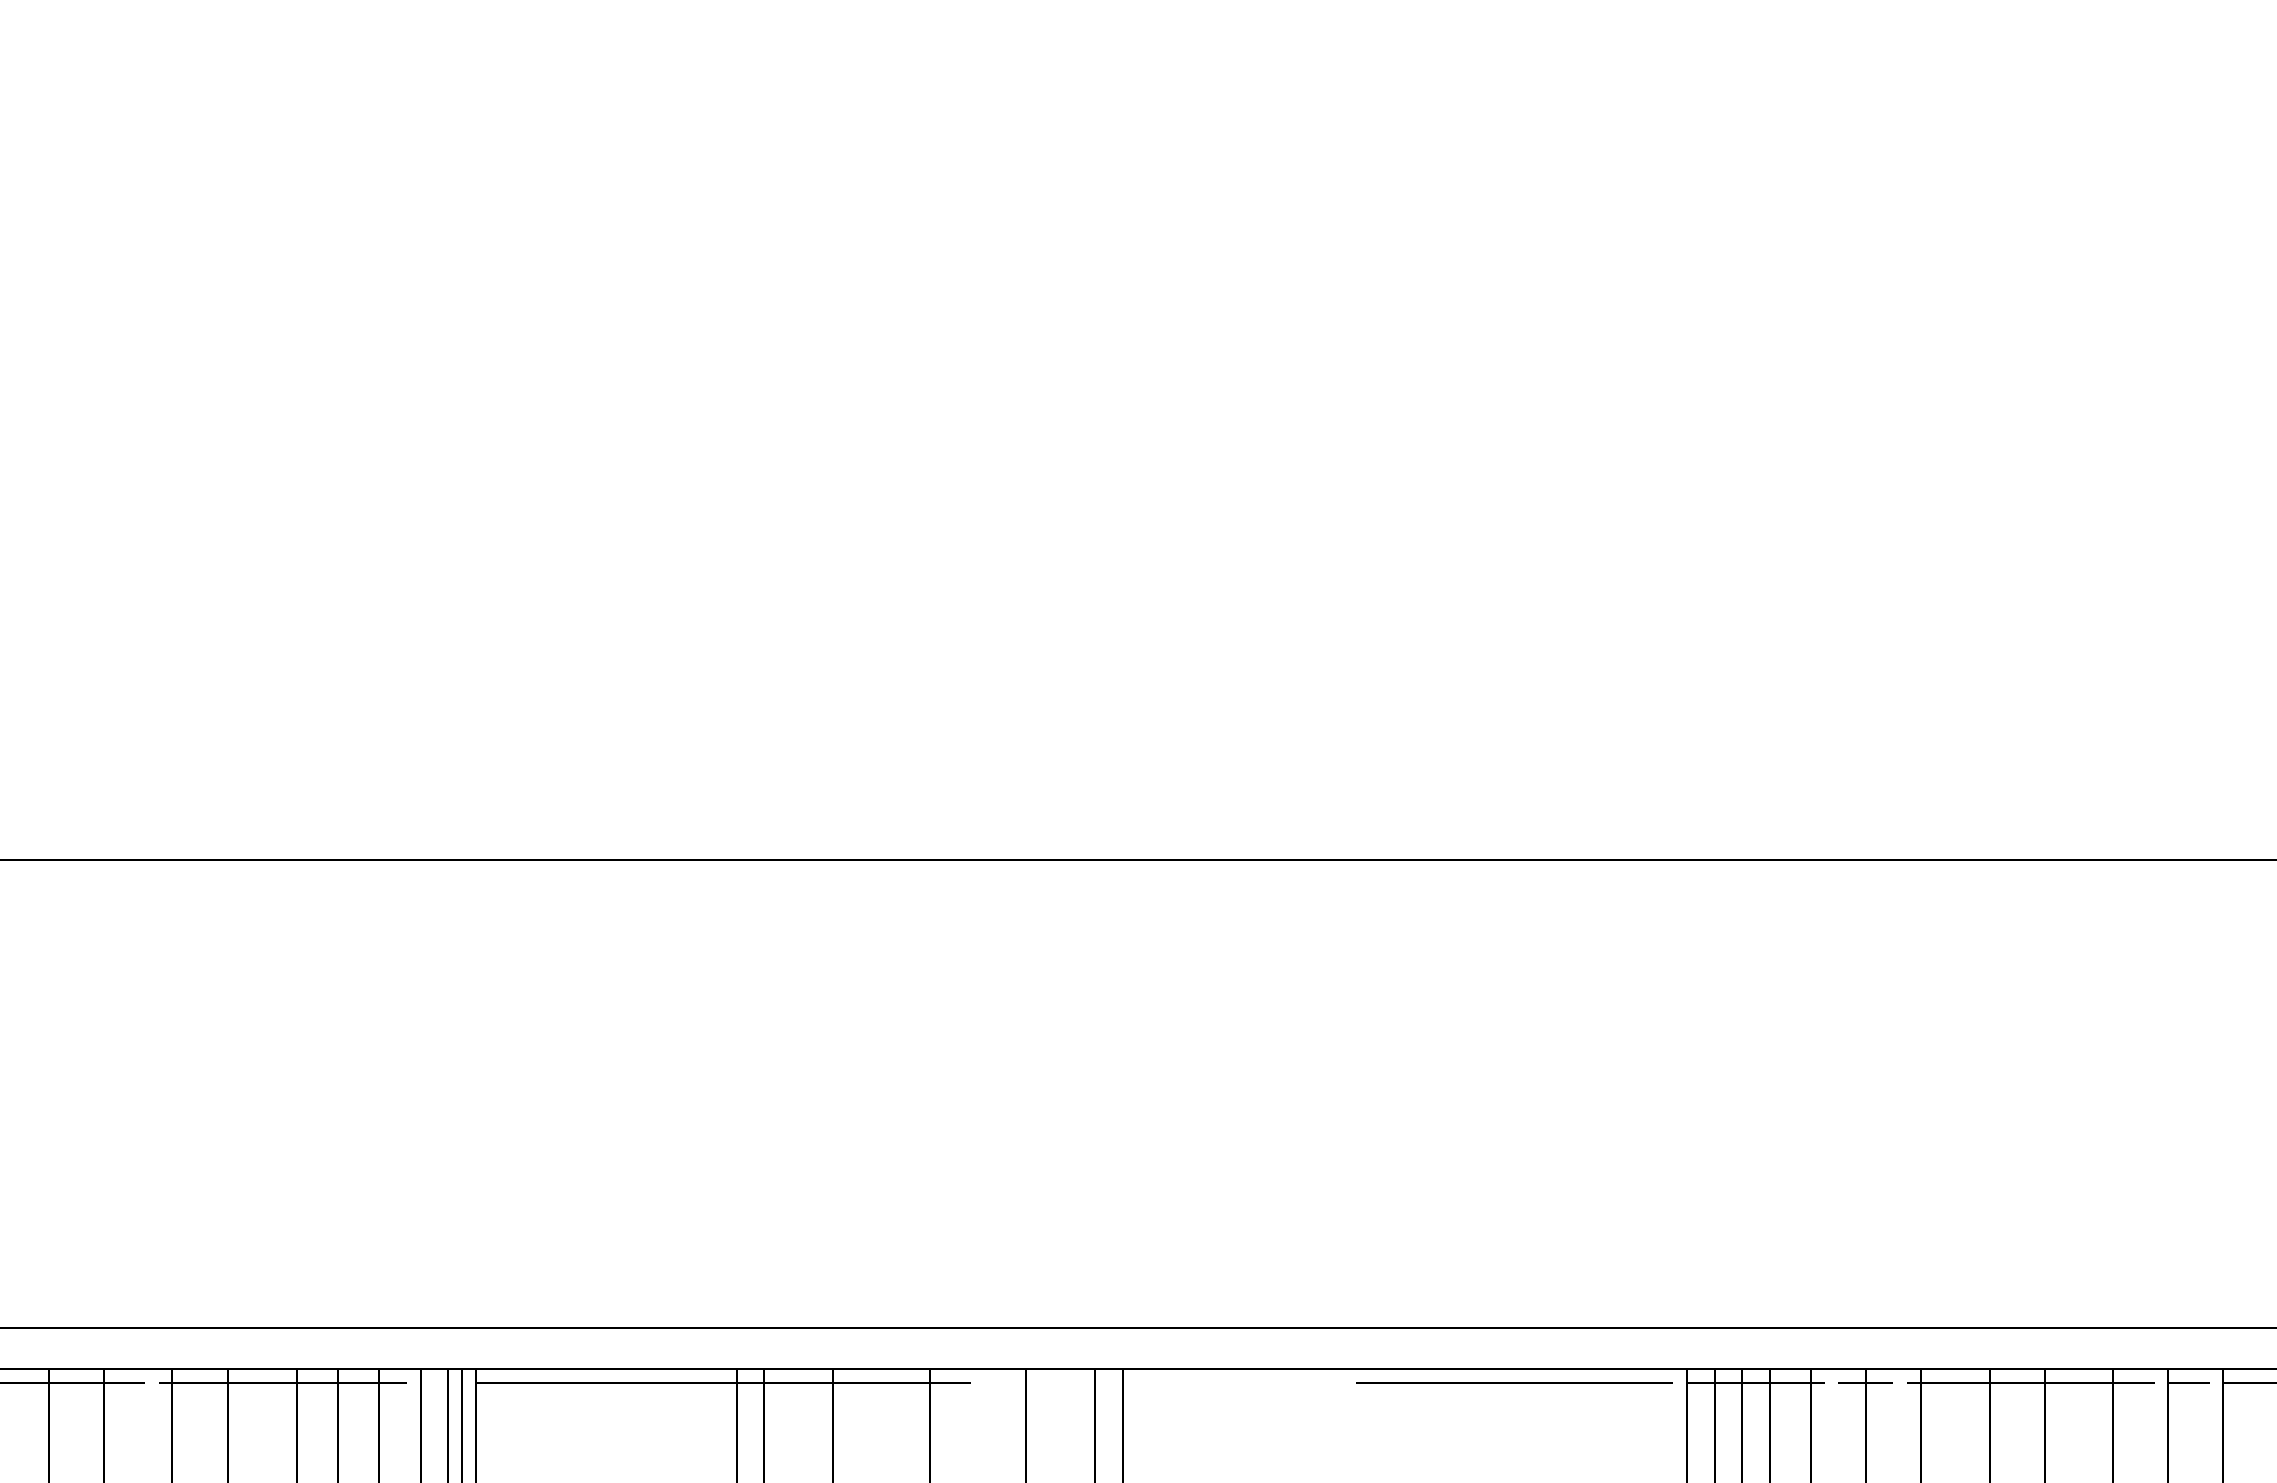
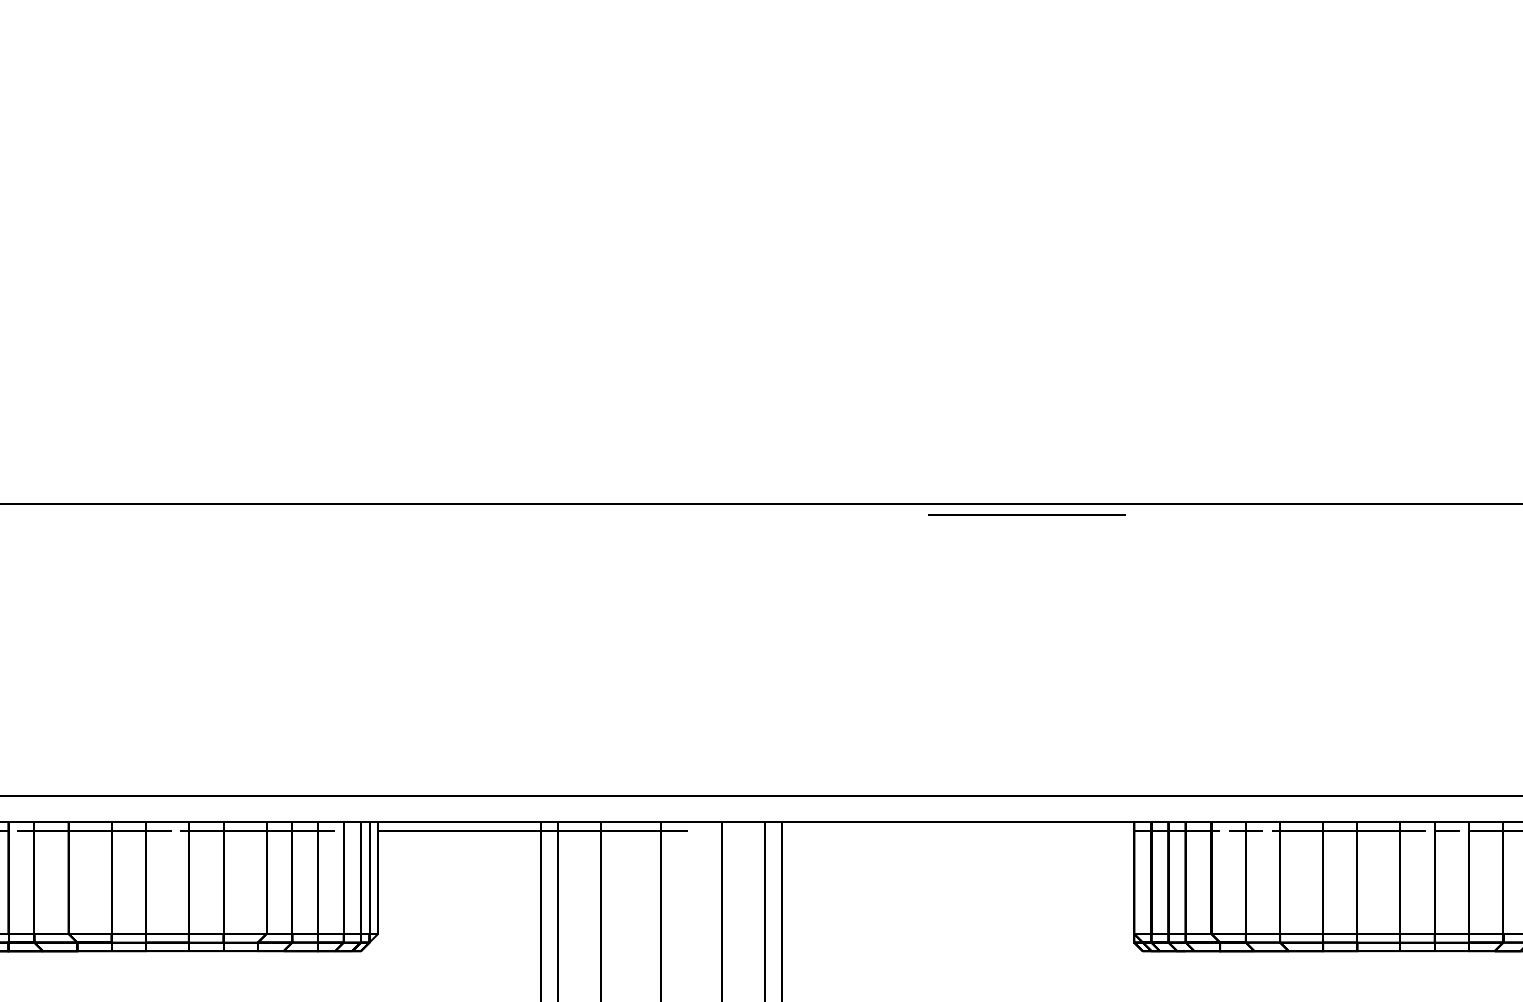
line: (1514, 1382) -> (1026, 514), moved

